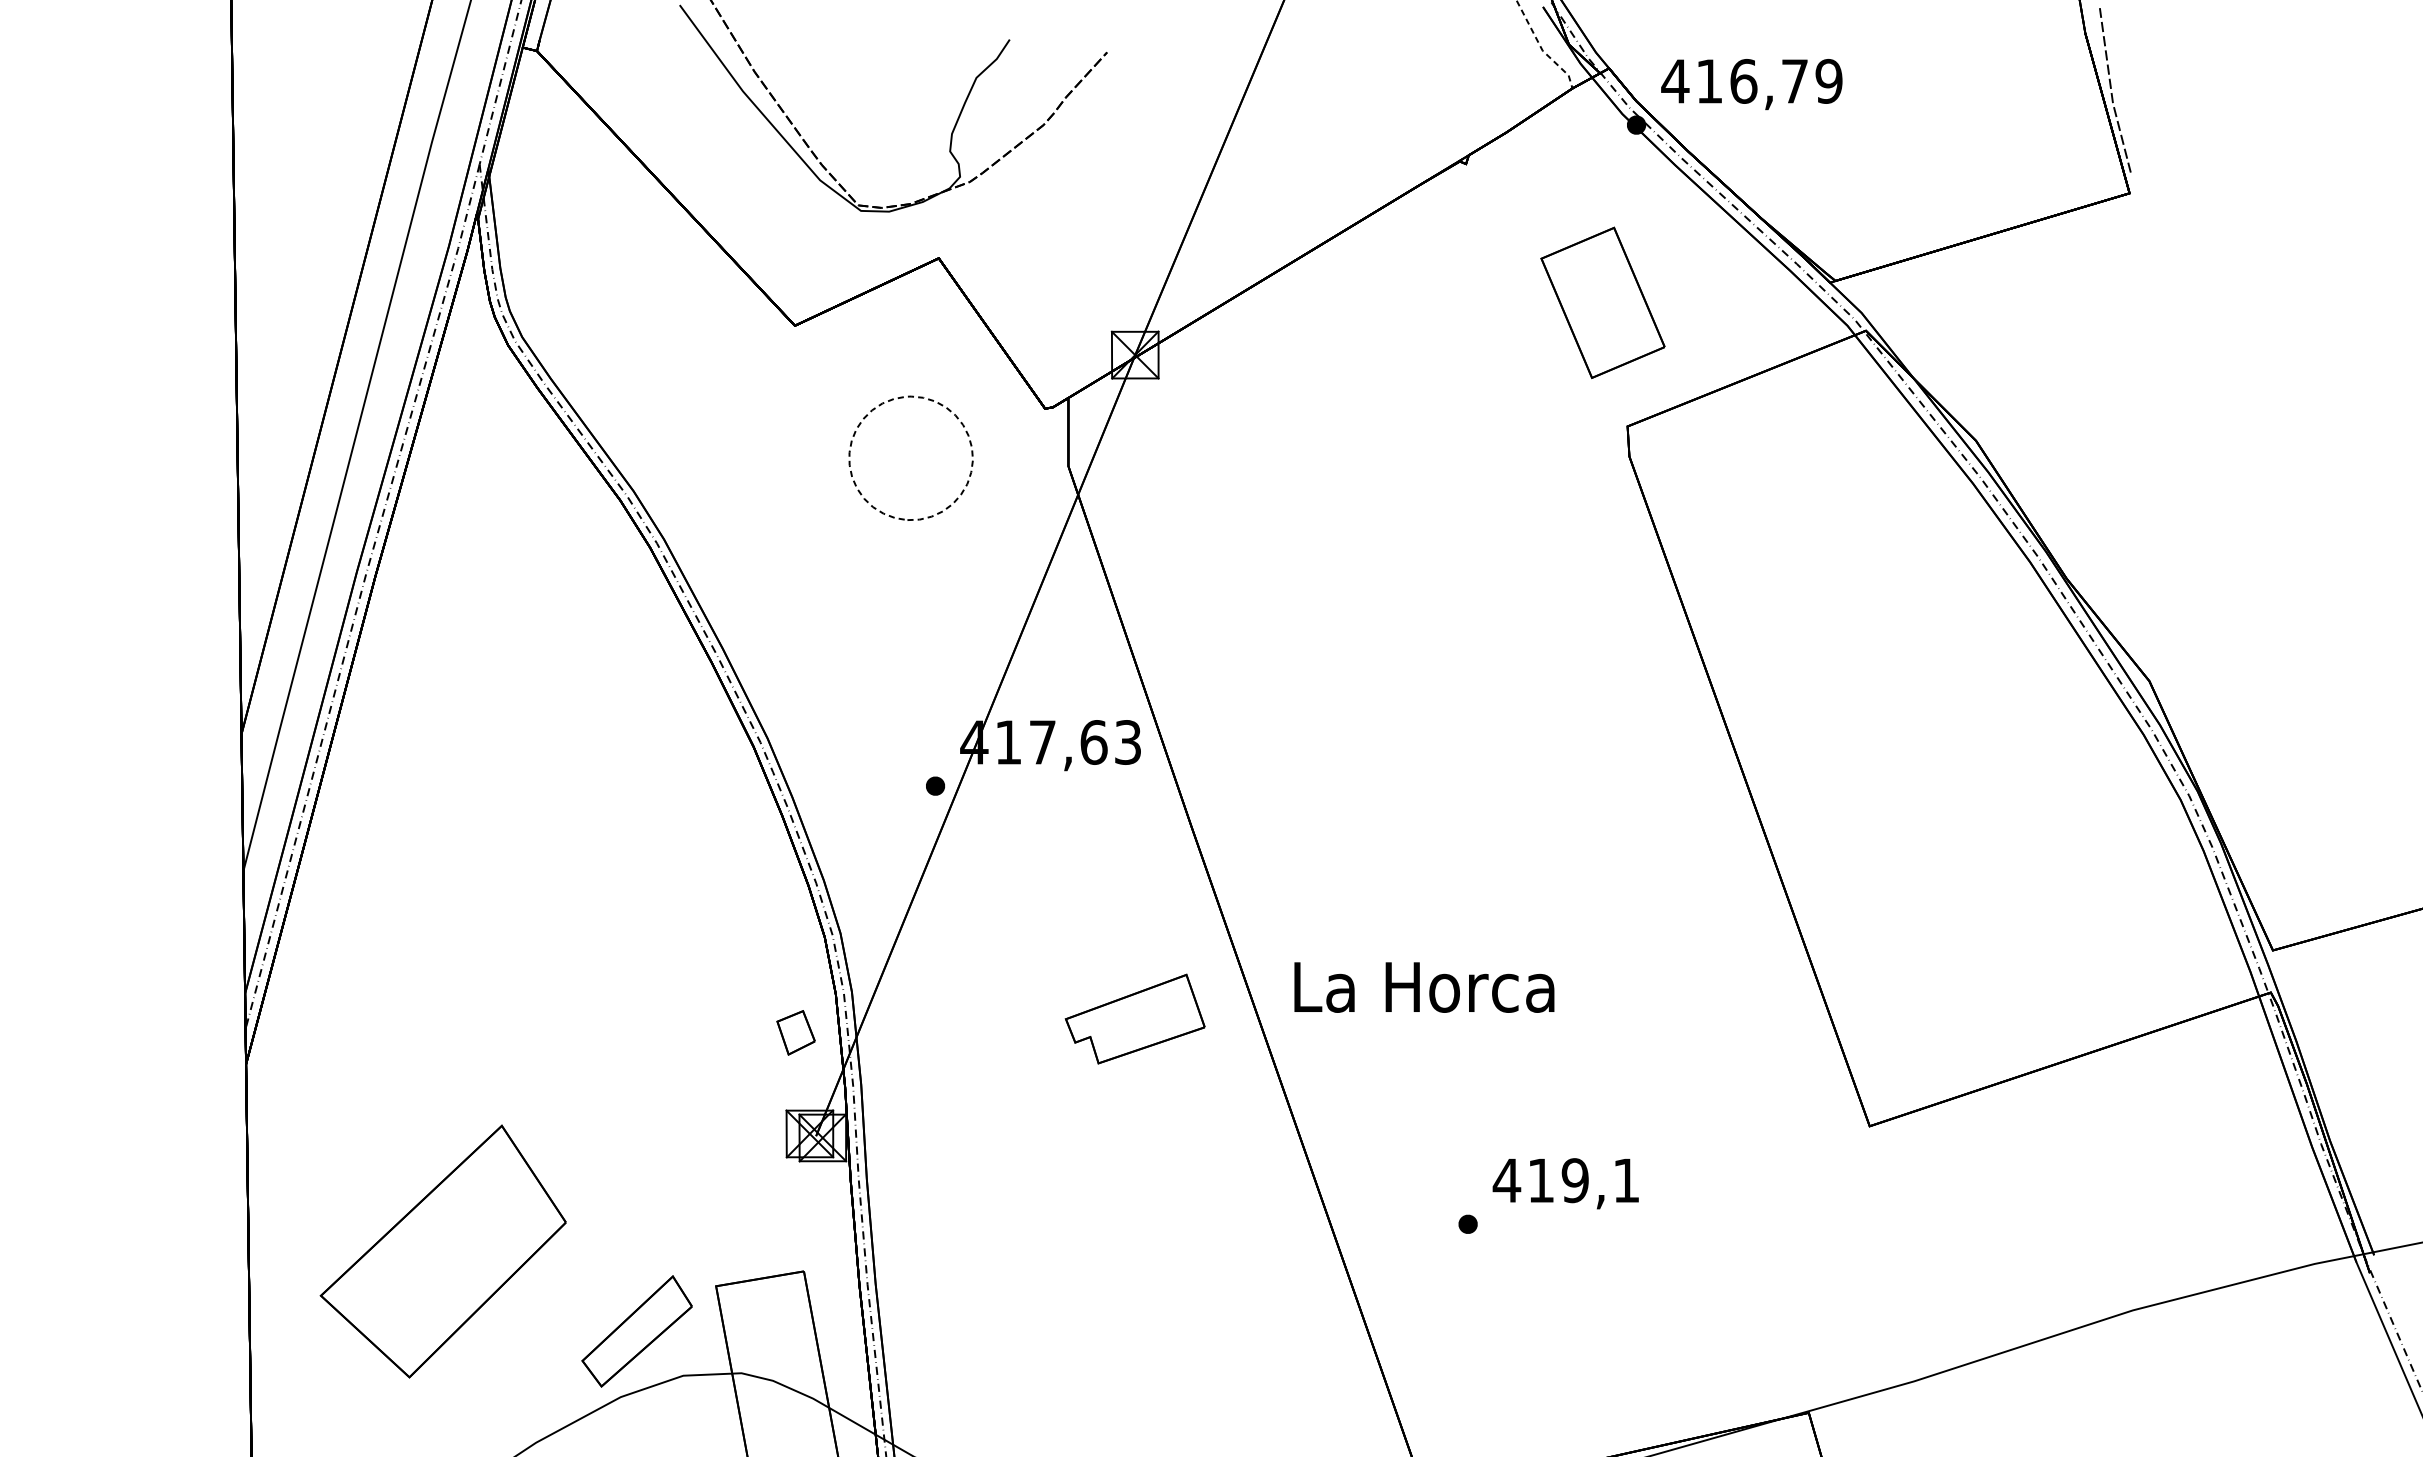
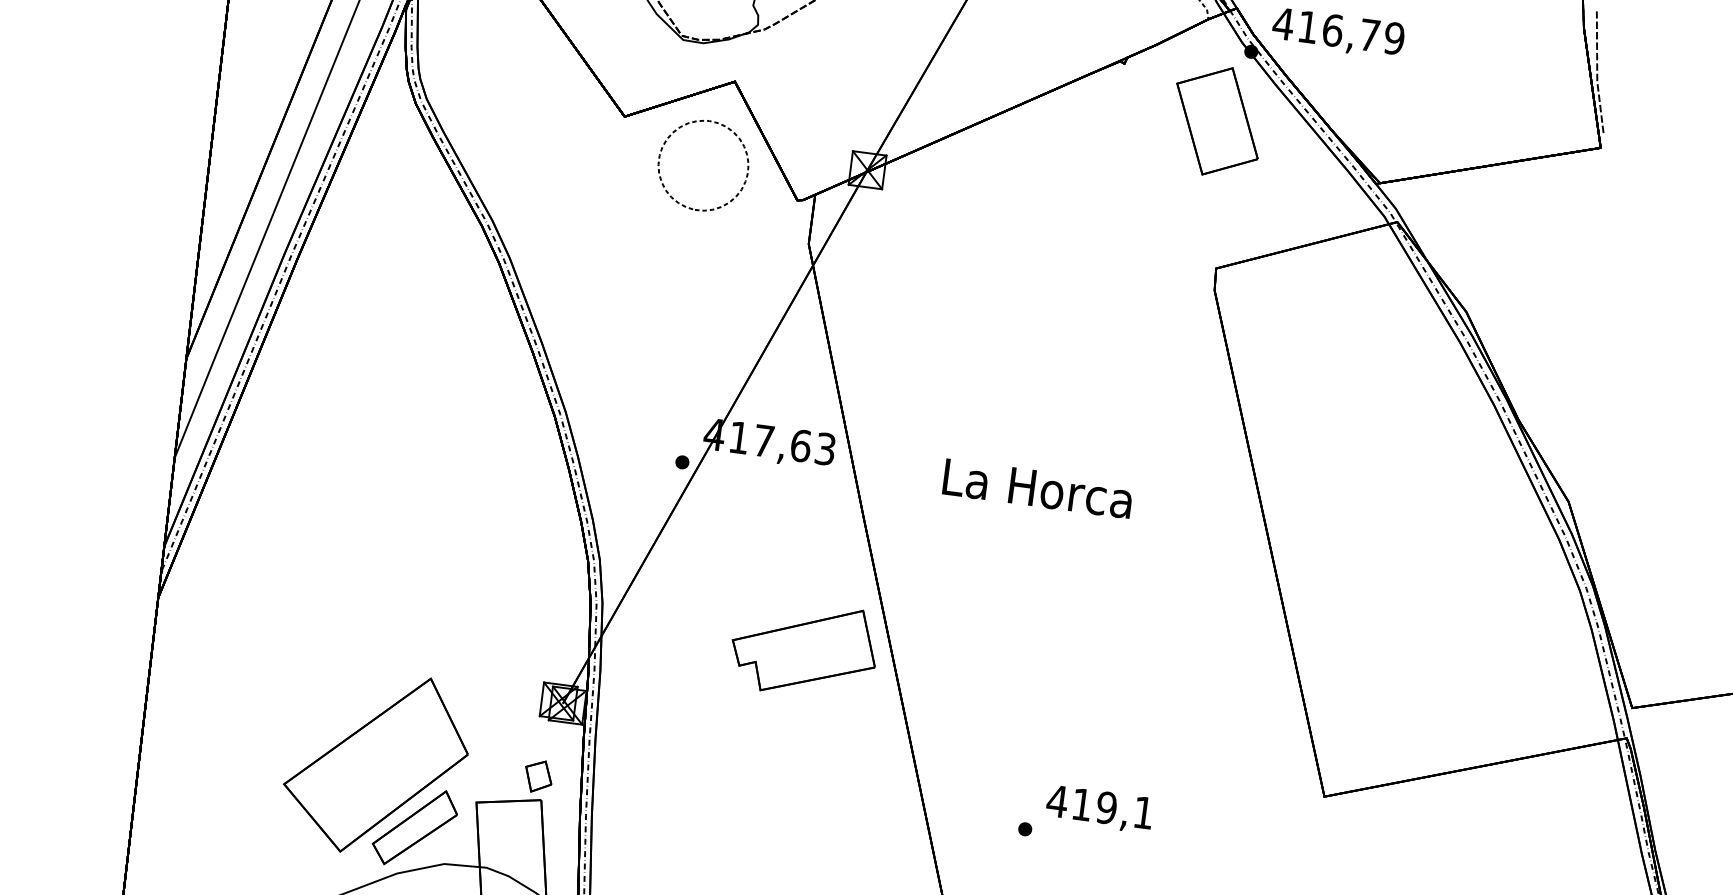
part: (1602, 302) -> (1217, 121), moved
part: (860, 425) -> (670, 137), moved
text: (1424, 987) -> (1038, 488), moved
part: (1135, 1018) -> (804, 649), size x1.43
part: (795, 1032) -> (538, 776), moved
part: (442, 1251) -> (376, 763), moved

